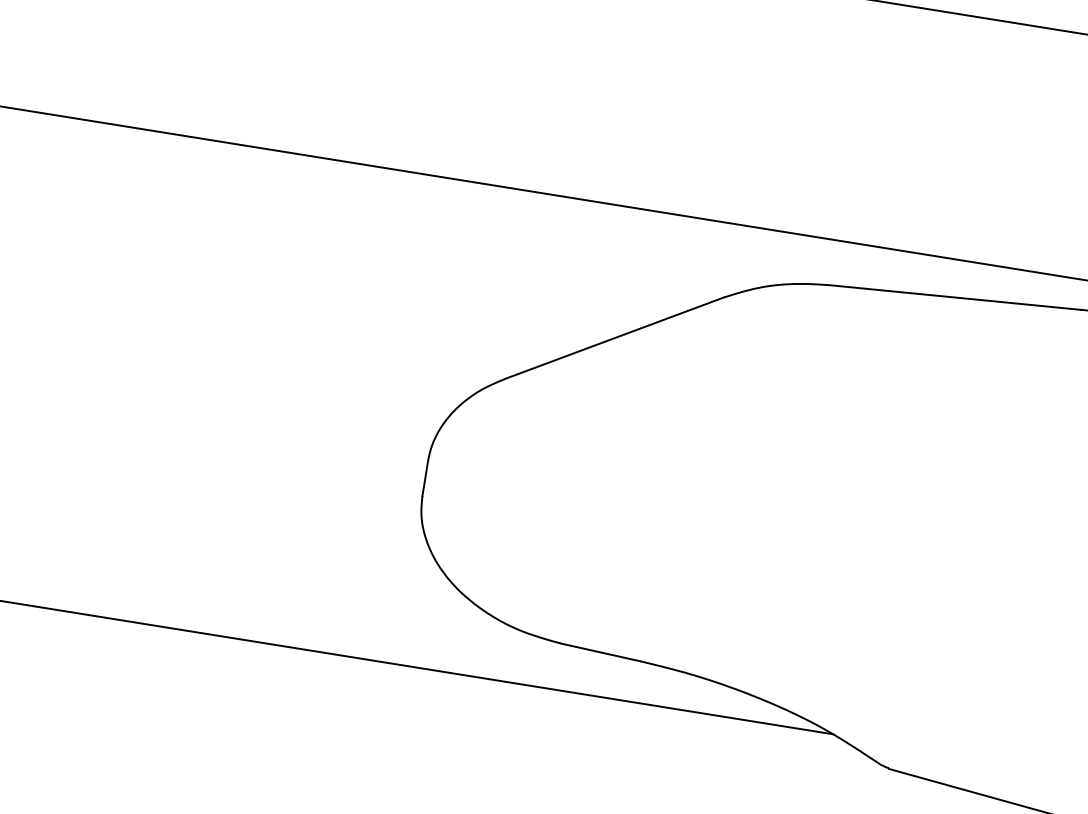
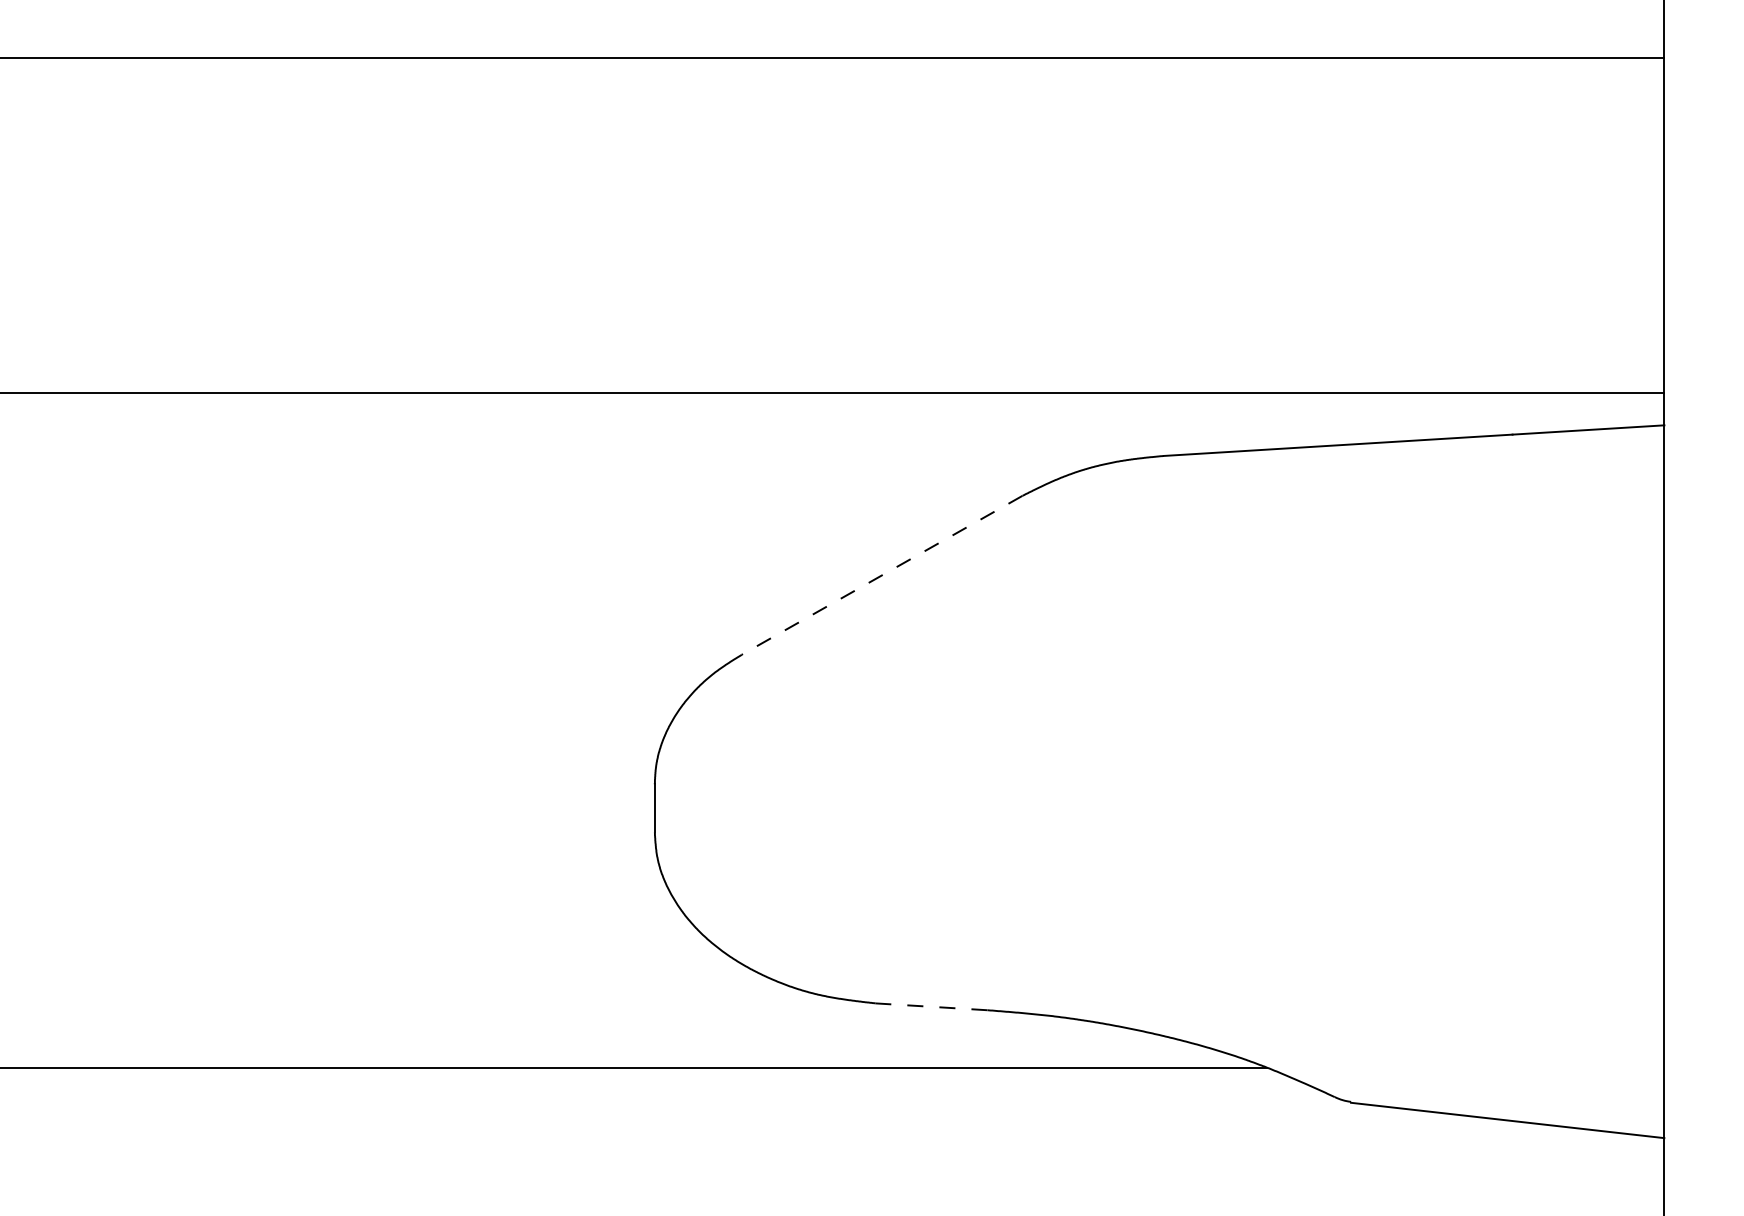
line: (613, 338) -> (881, 575), solid -> dashed
line: (600, 652) -> (931, 1006), solid -> dashed

